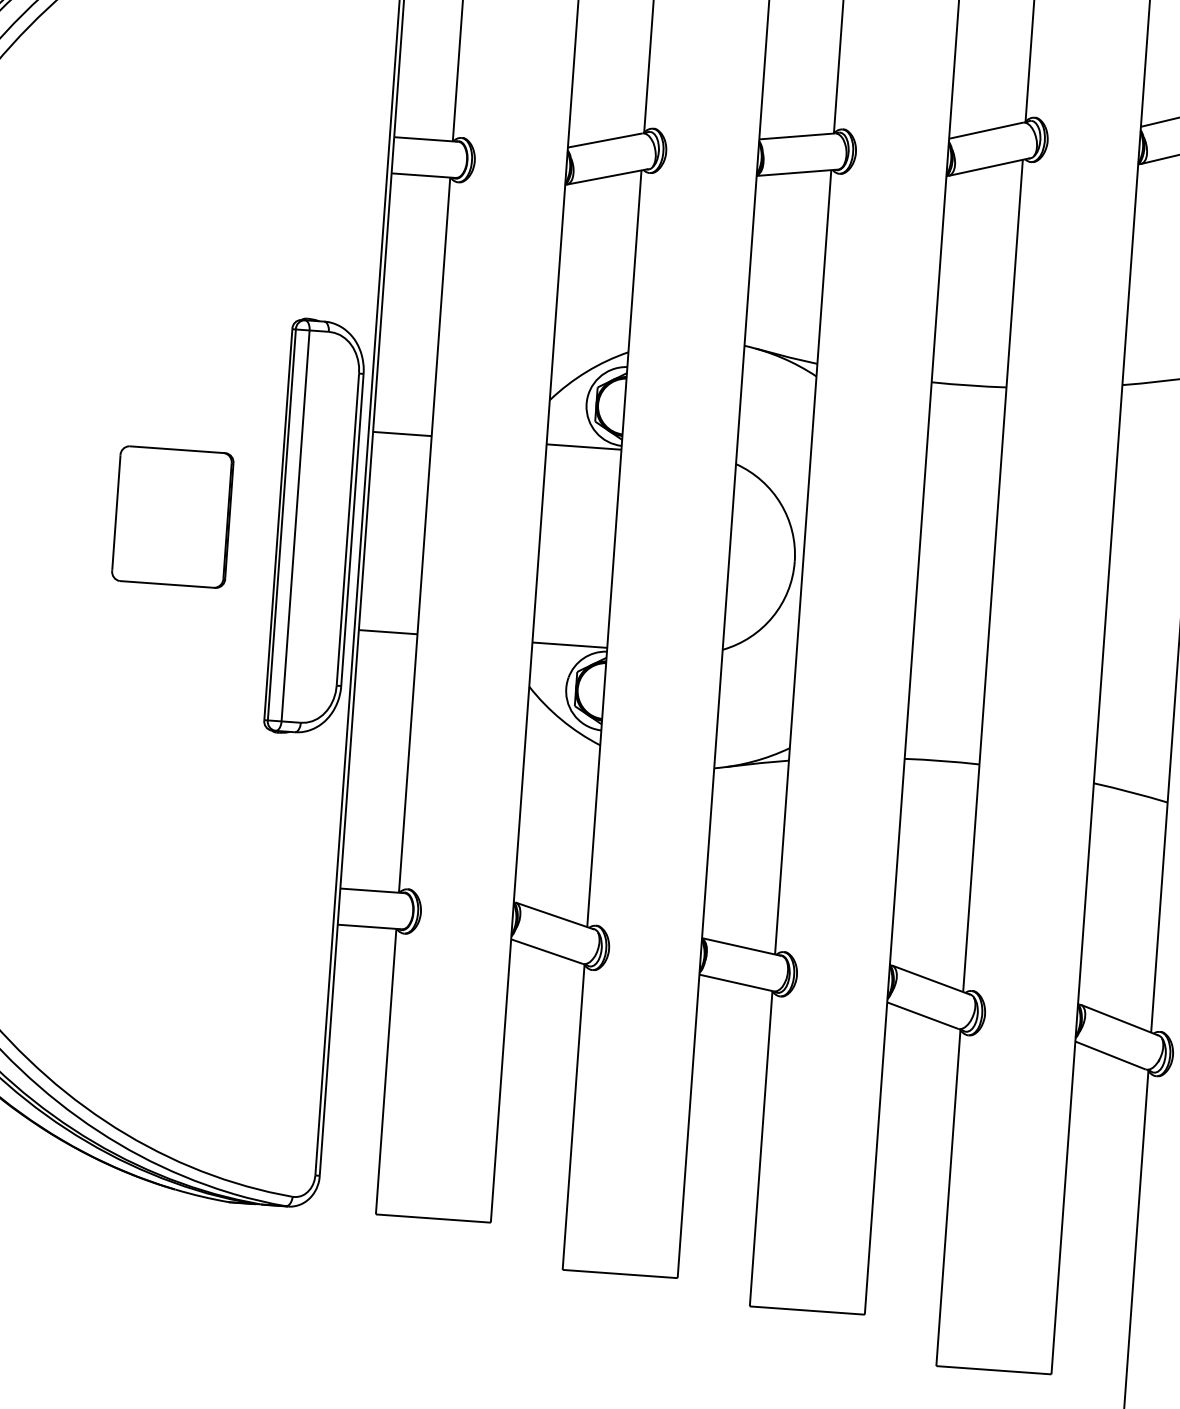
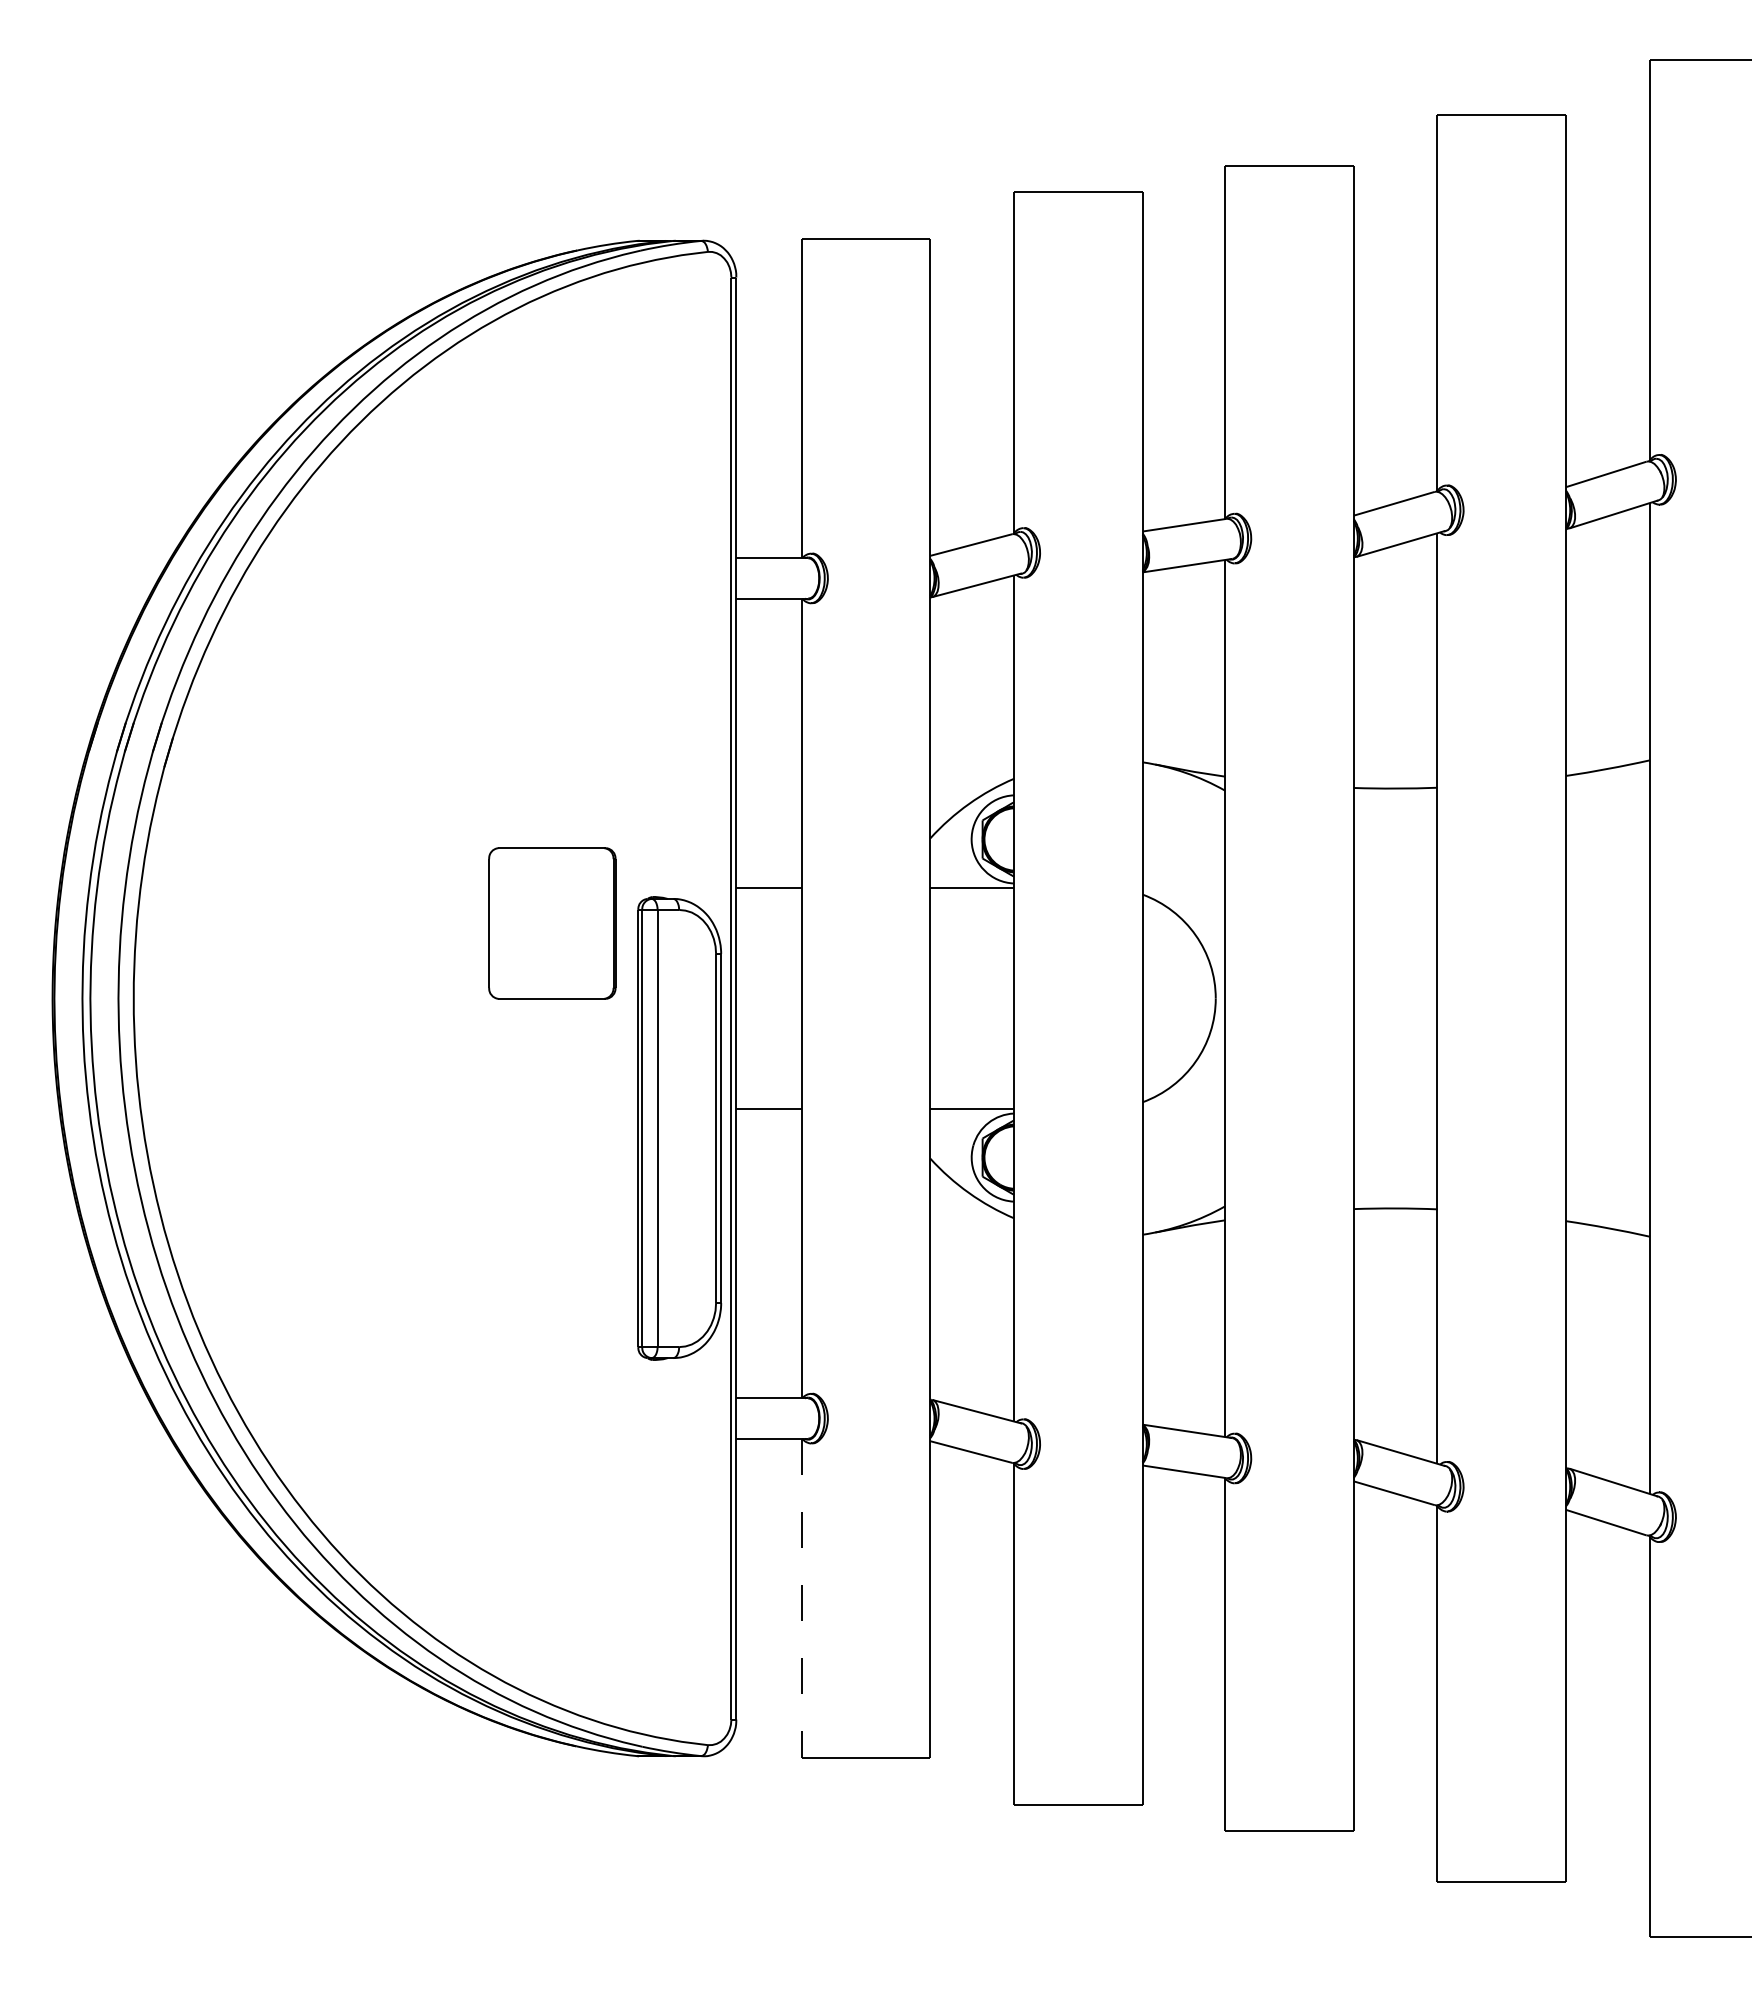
part: (172, 517) -> (552, 923), moved
part: (315, 527) -> (679, 1128), moved
line: (385, 1071) -> (801, 1598), solid -> dashed

